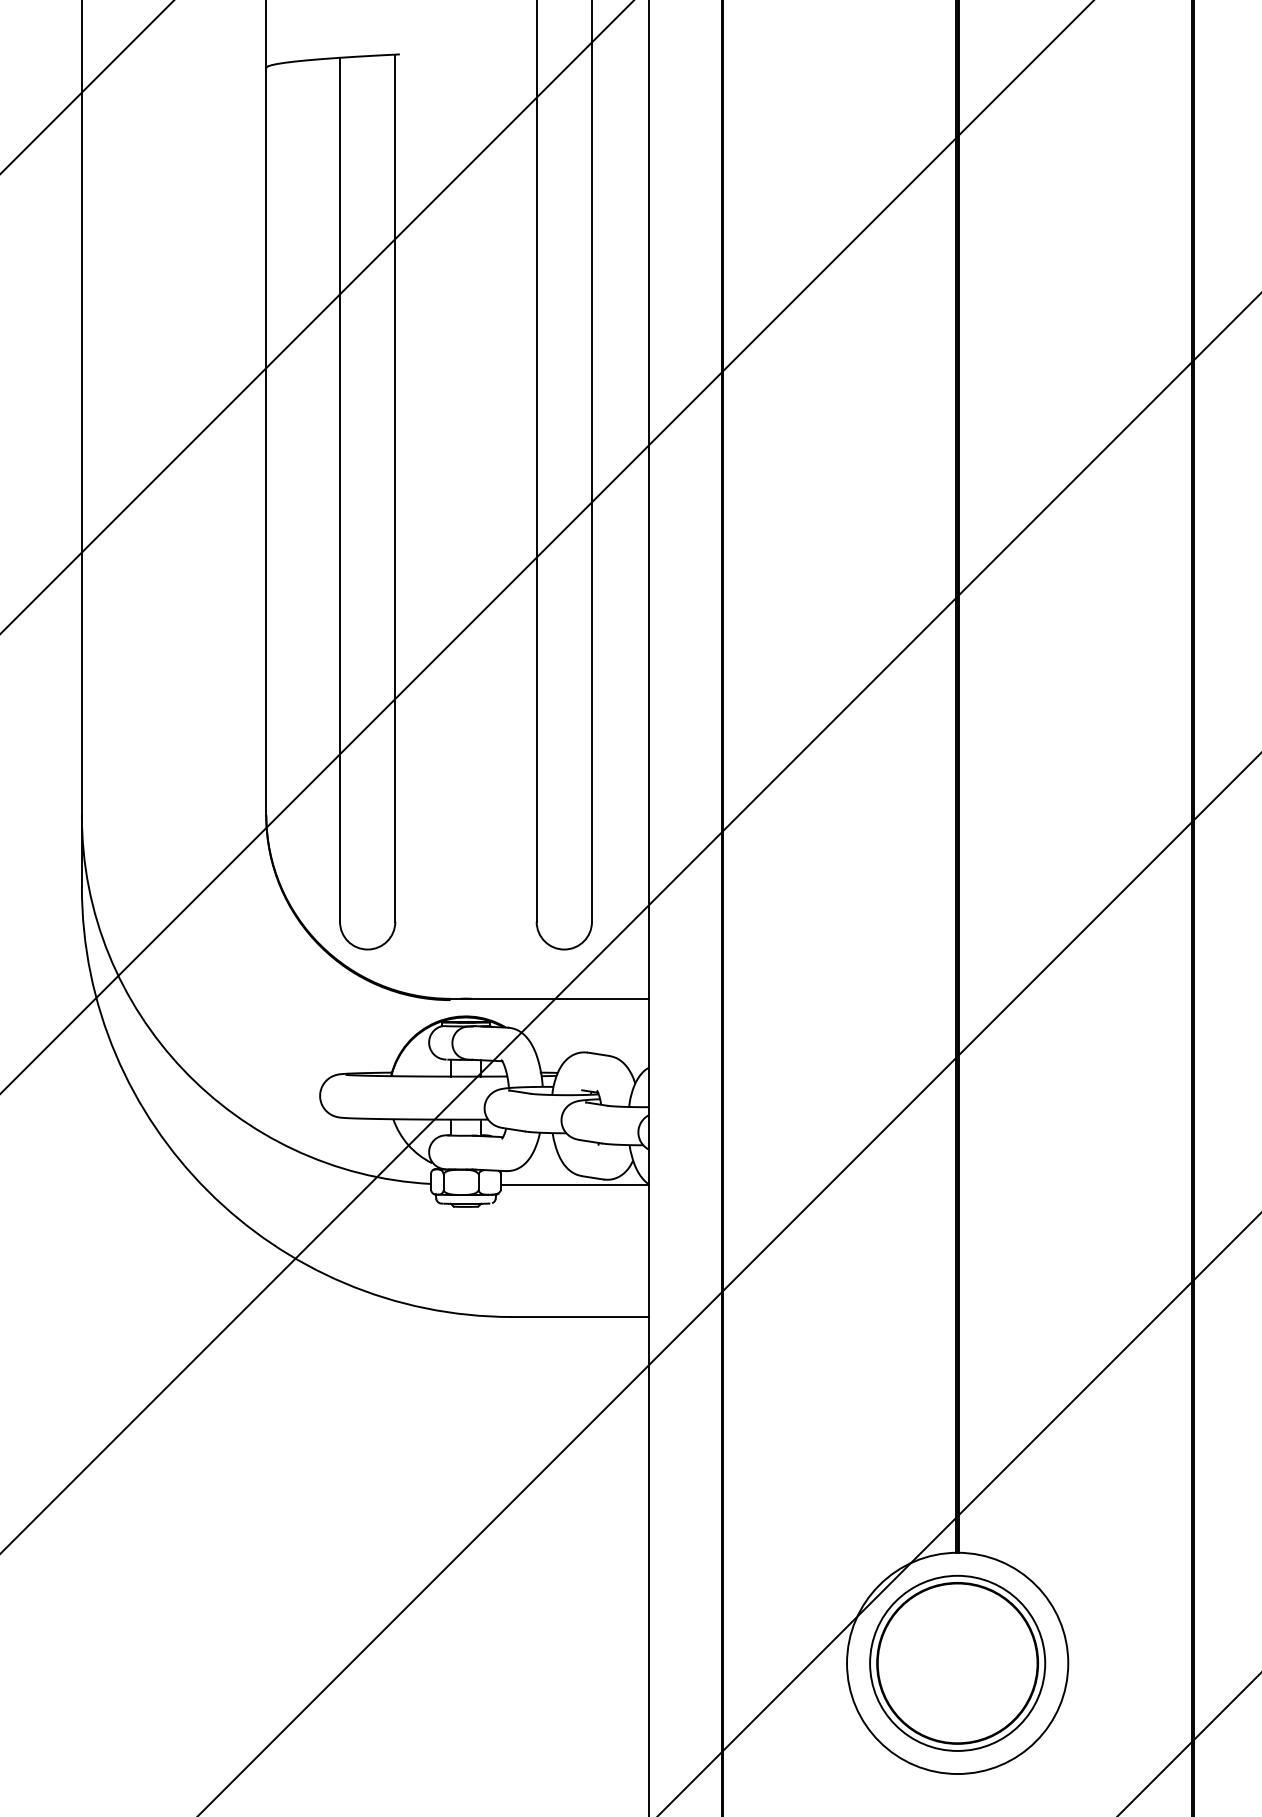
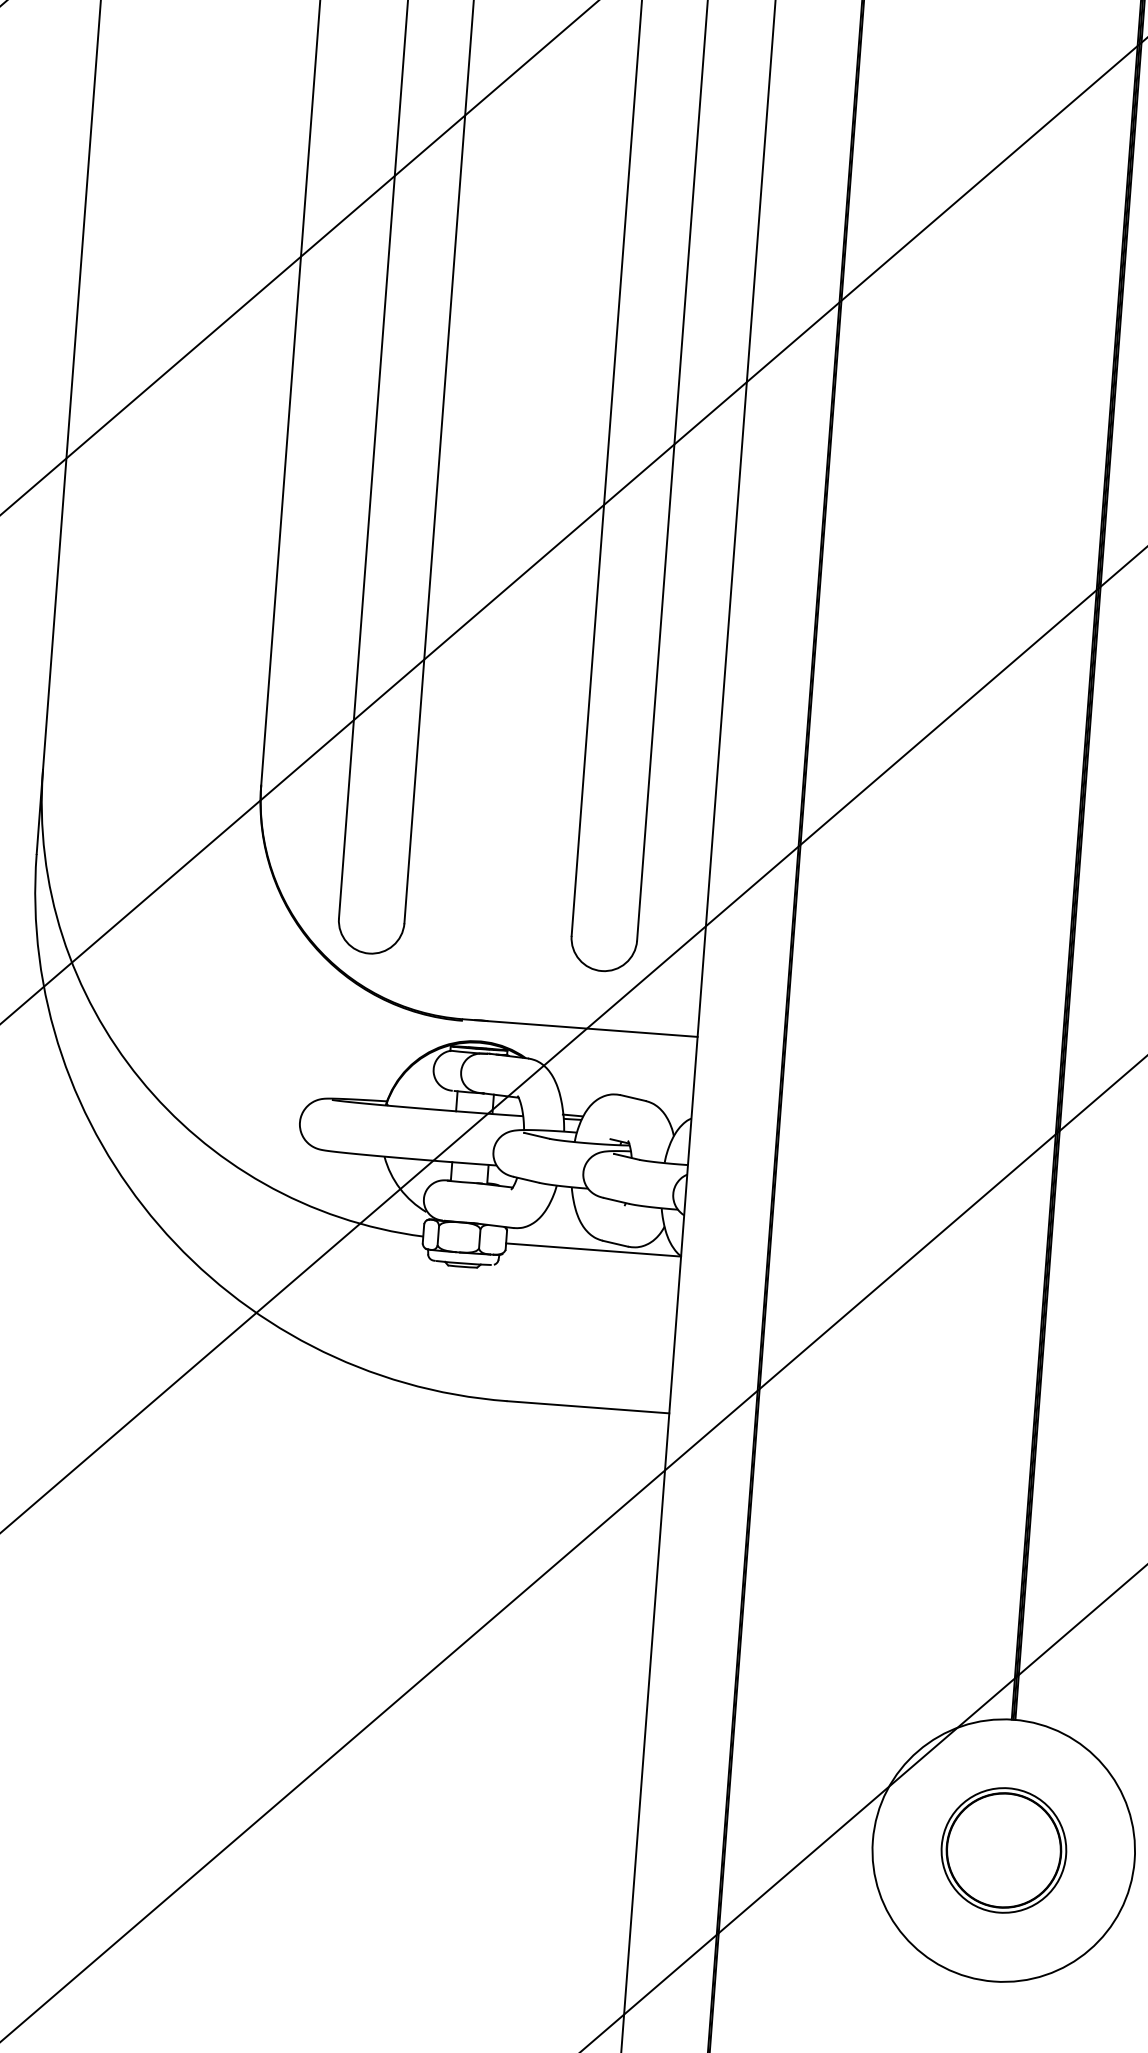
part: (957, 1662) -> (1003, 1849), size x0.6

